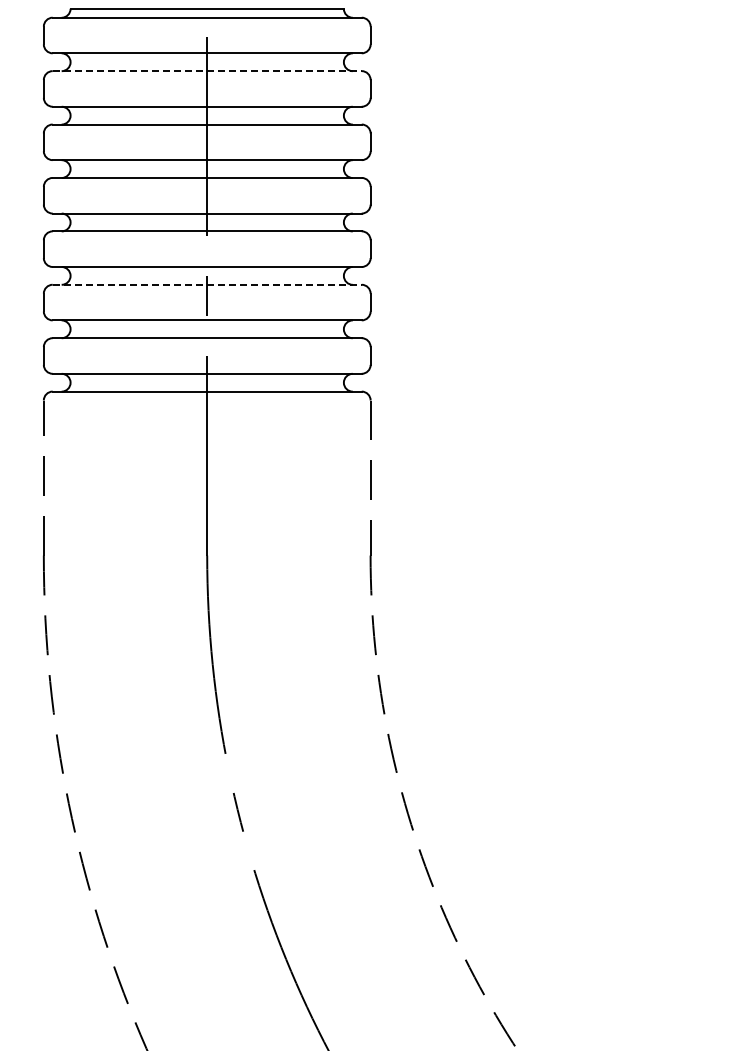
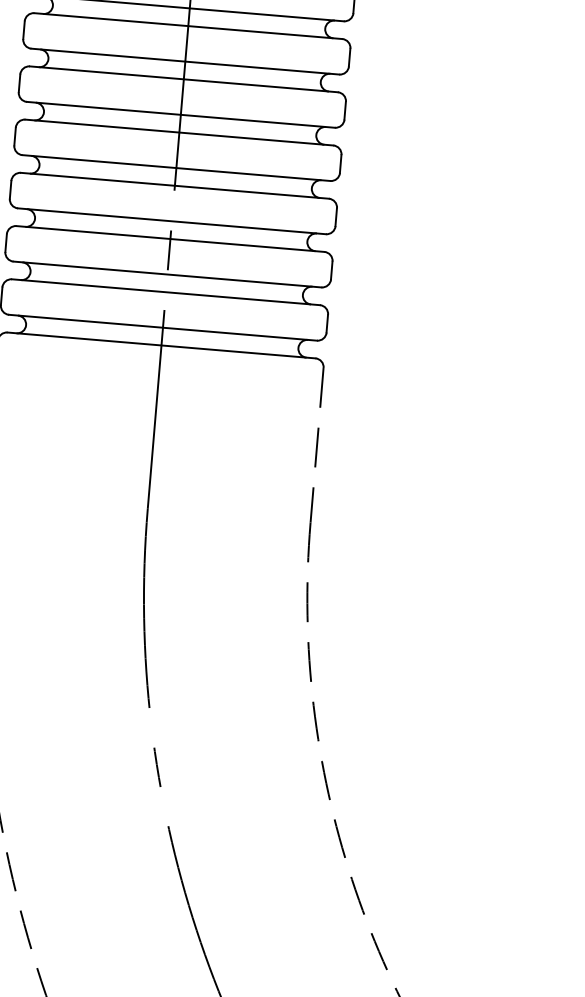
line: (207, 71) -> (188, 26), dashed -> solid
line: (207, 284) -> (170, 238), dashed -> solid

